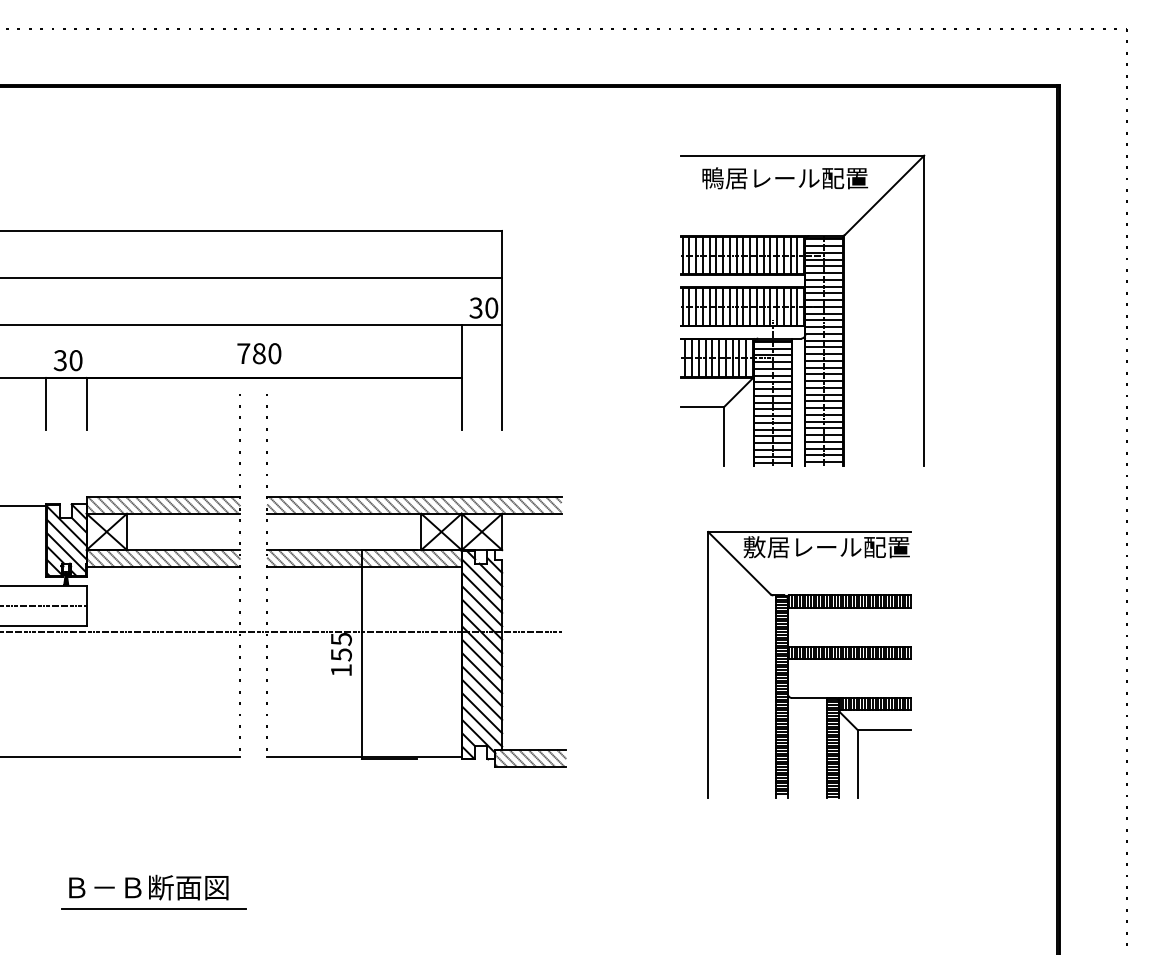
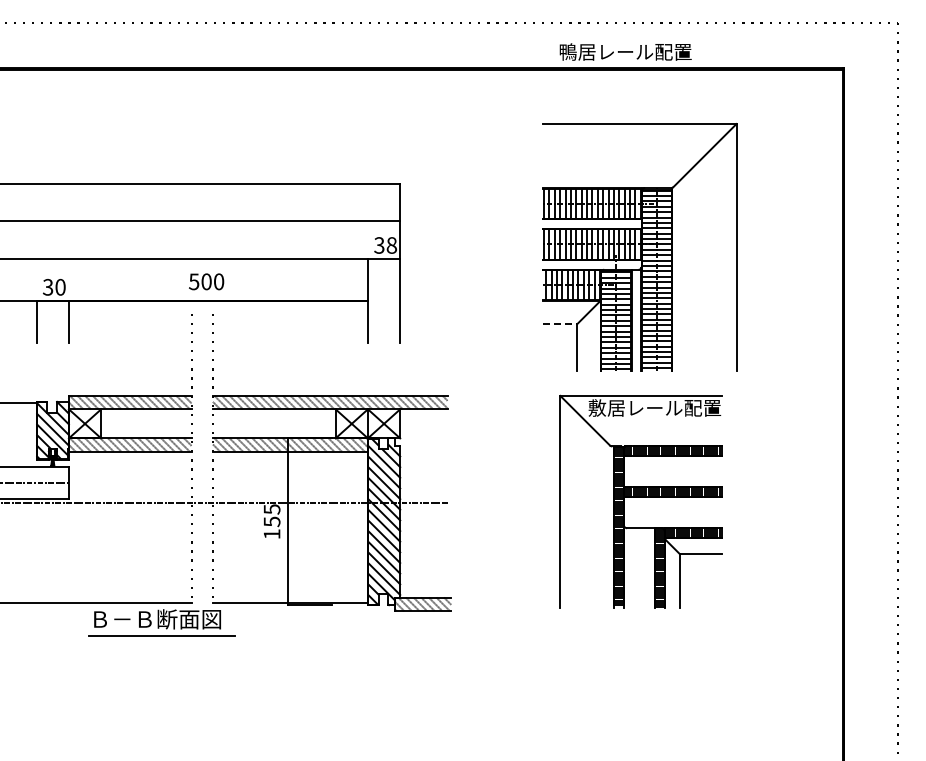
text: (784, 177) -> (625, 51), moved
text: (491, 308) -> (391, 245), 30 -> 38
text: (251, 353) -> (200, 281), 780 -> 500
line: (703, 407) -> (560, 324), solid -> dashed
part: (808, 664) -> (640, 501), moved
part: (153, 891) -> (161, 622), moved

